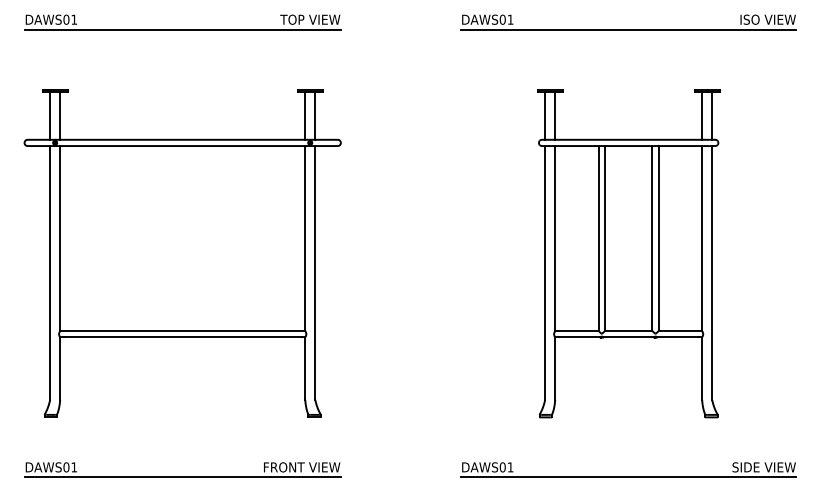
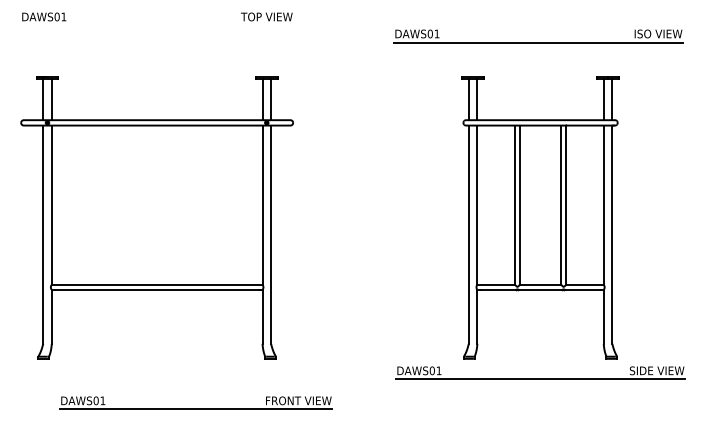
part: (628, 22) -> (538, 36), moved
line: (183, 29) -> (157, 25), removed
part: (181, 469) -> (195, 402), moved
part: (628, 469) -> (540, 372), moved

